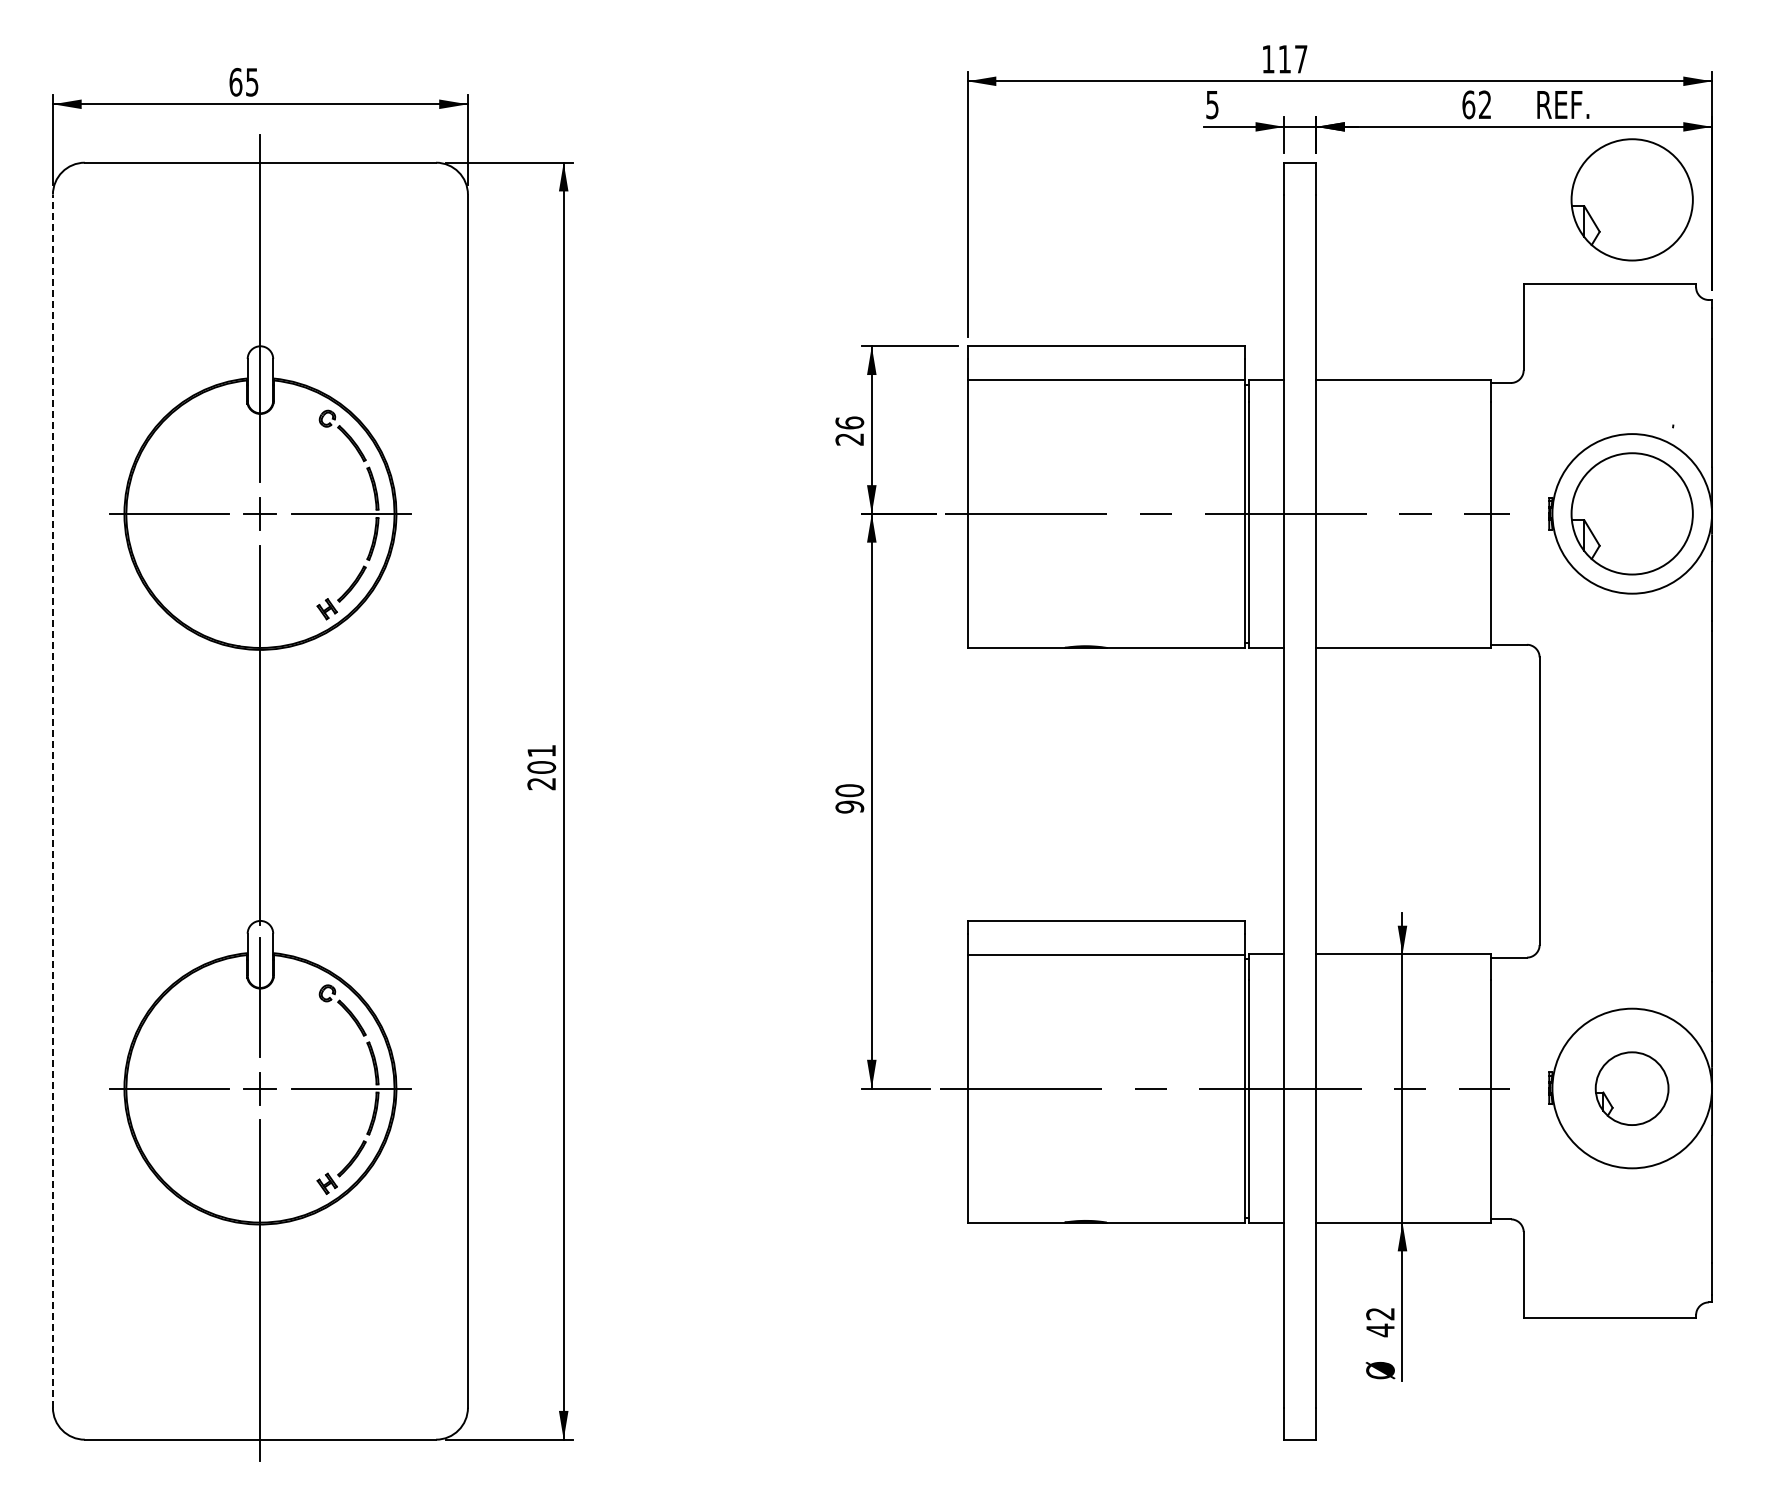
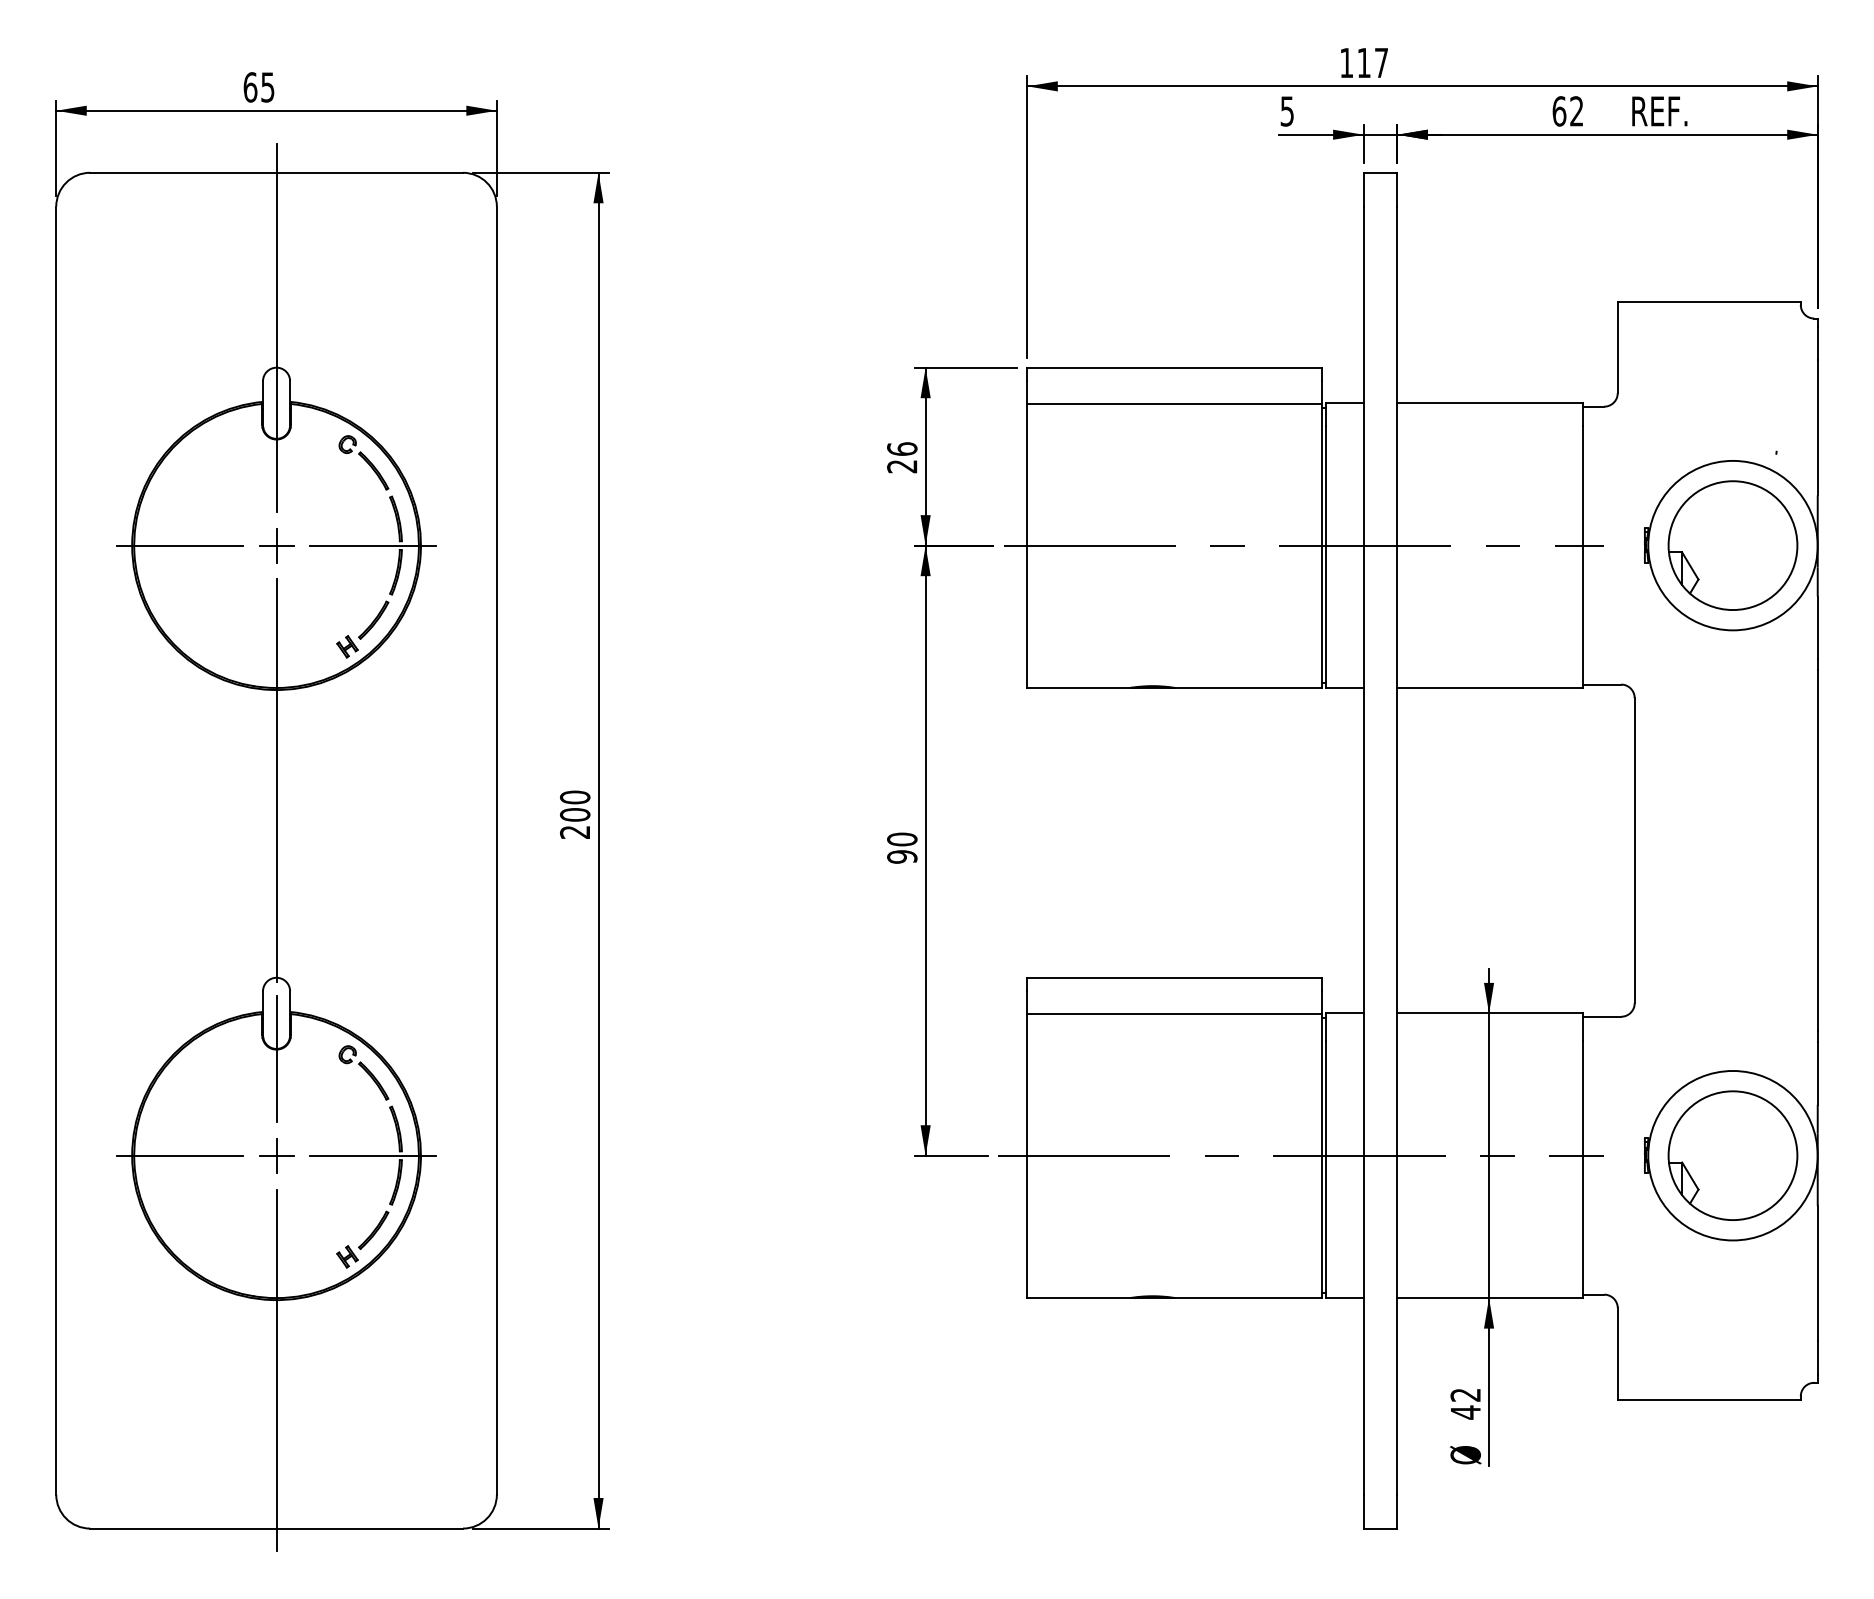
part: (1631, 199) -> (1732, 211), removed
text: (541, 750) -> (574, 796), 201 -> 200
line: (52, 801) -> (55, 850), dashed -> solid
part: (1631, 1088) -> (1732, 1155), size x1.67

